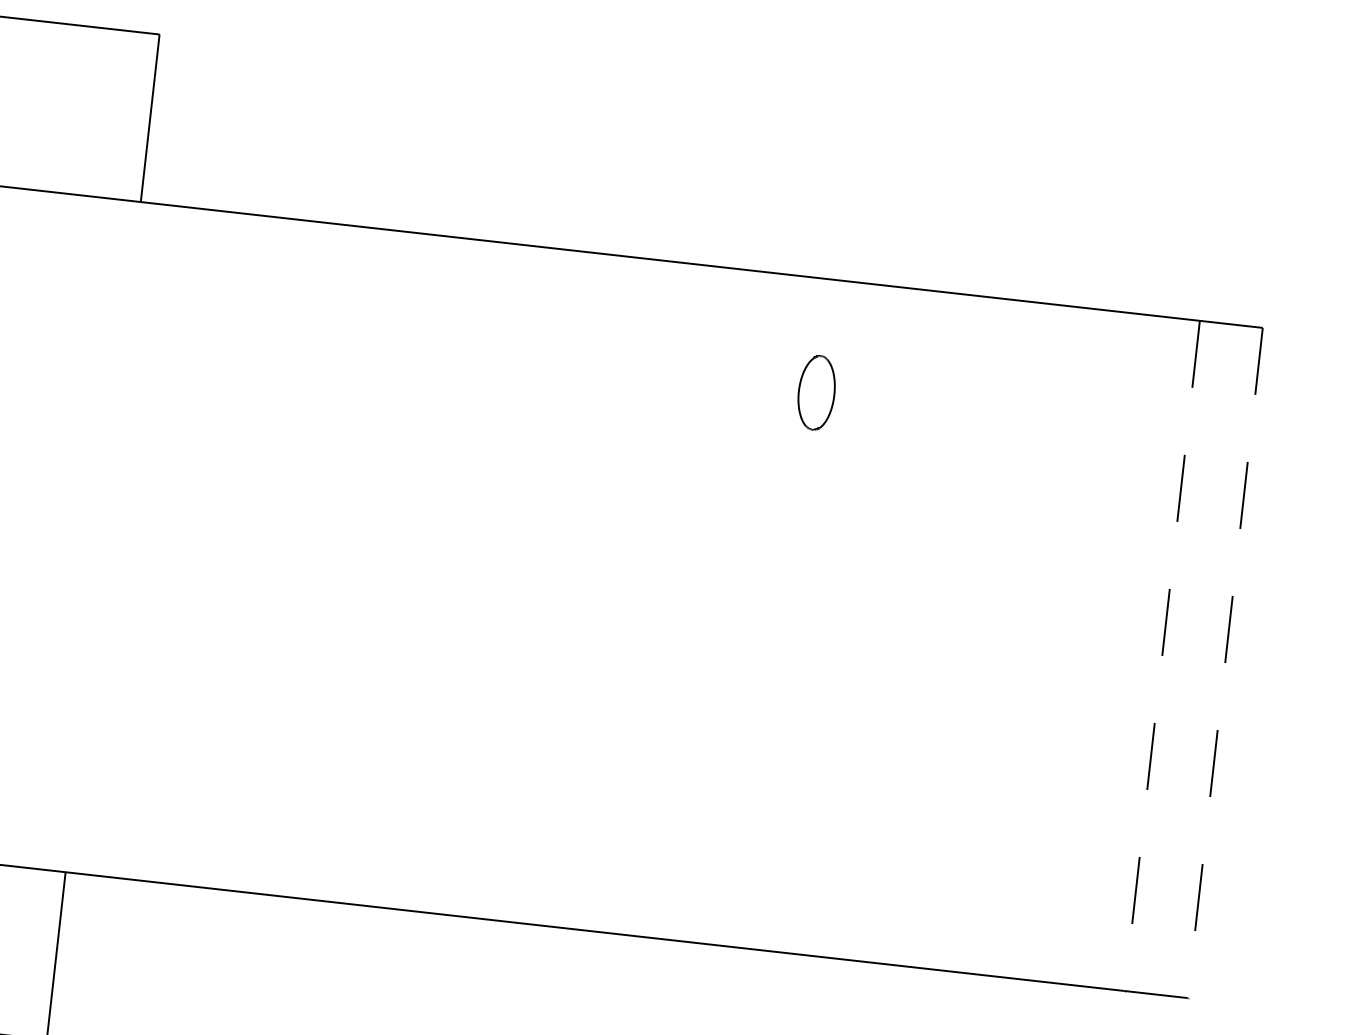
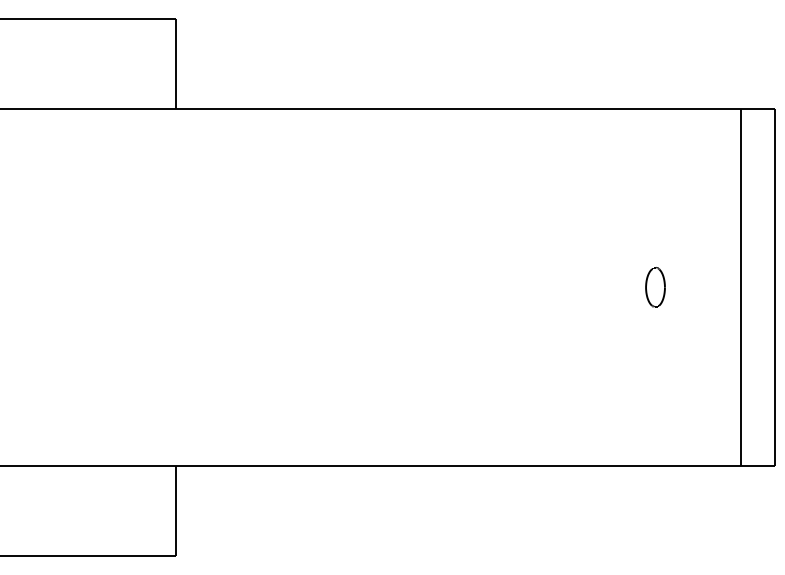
part: (816, 393) -> (655, 287), moved
line: (1163, 656) -> (741, 287), dashed -> solid
line: (1225, 662) -> (774, 287), dashed -> solid

